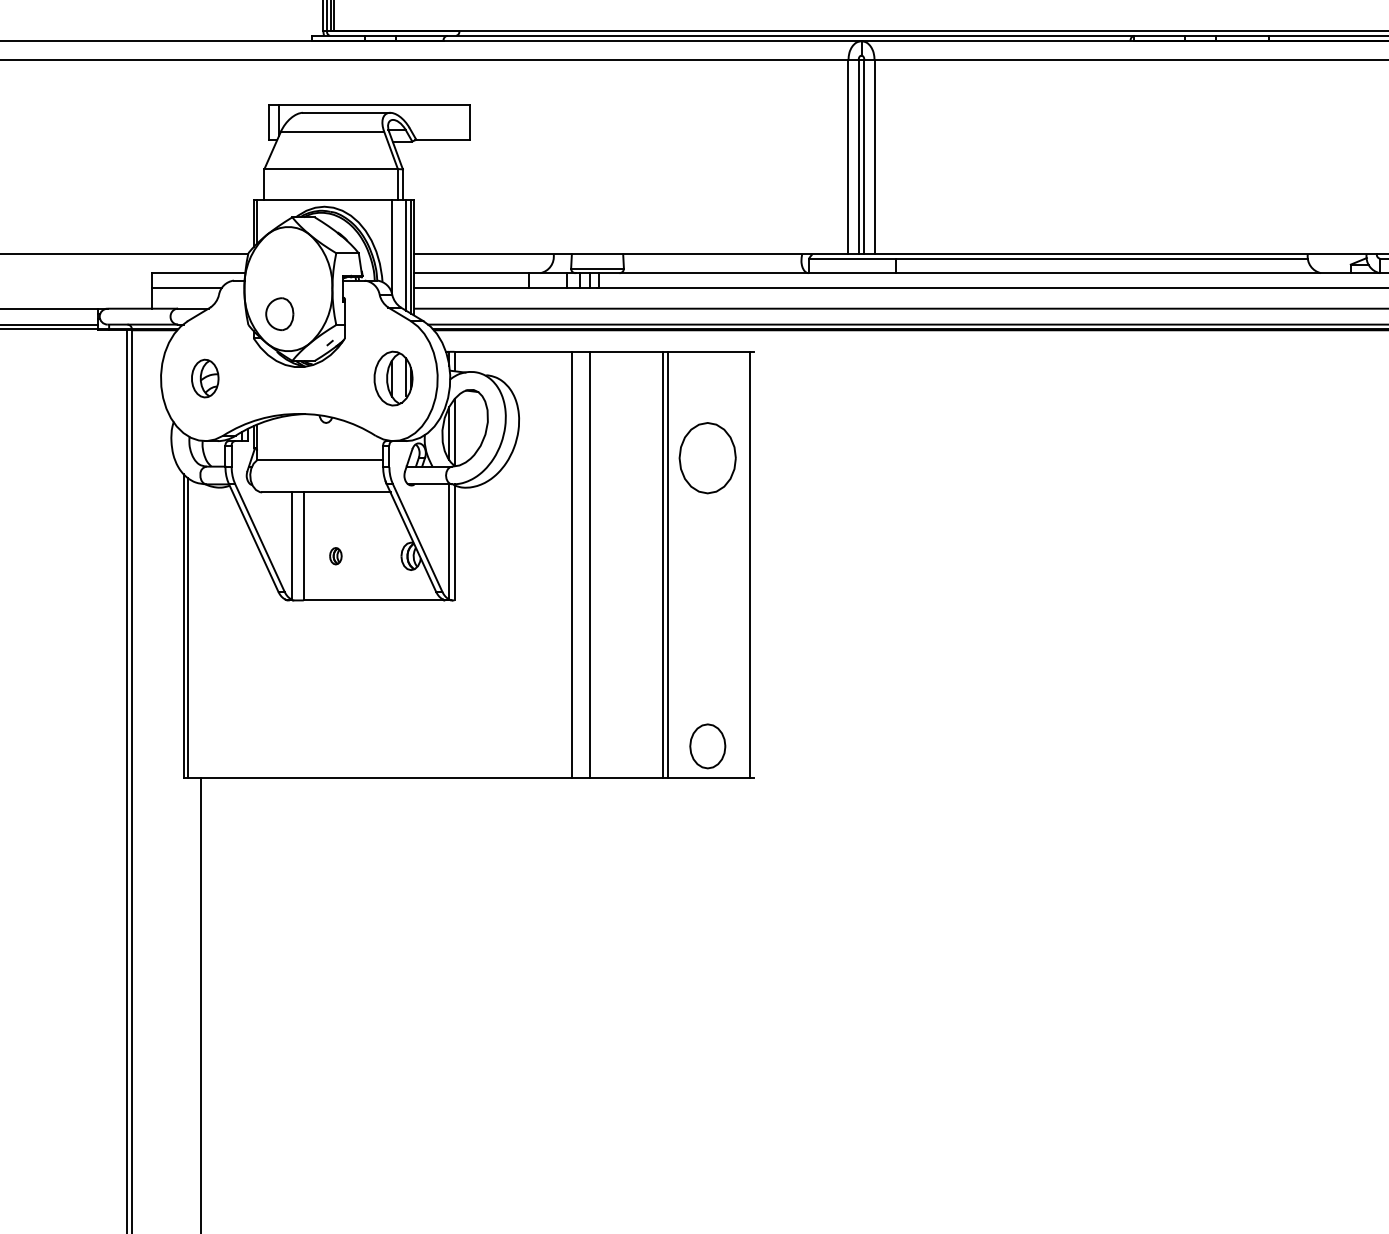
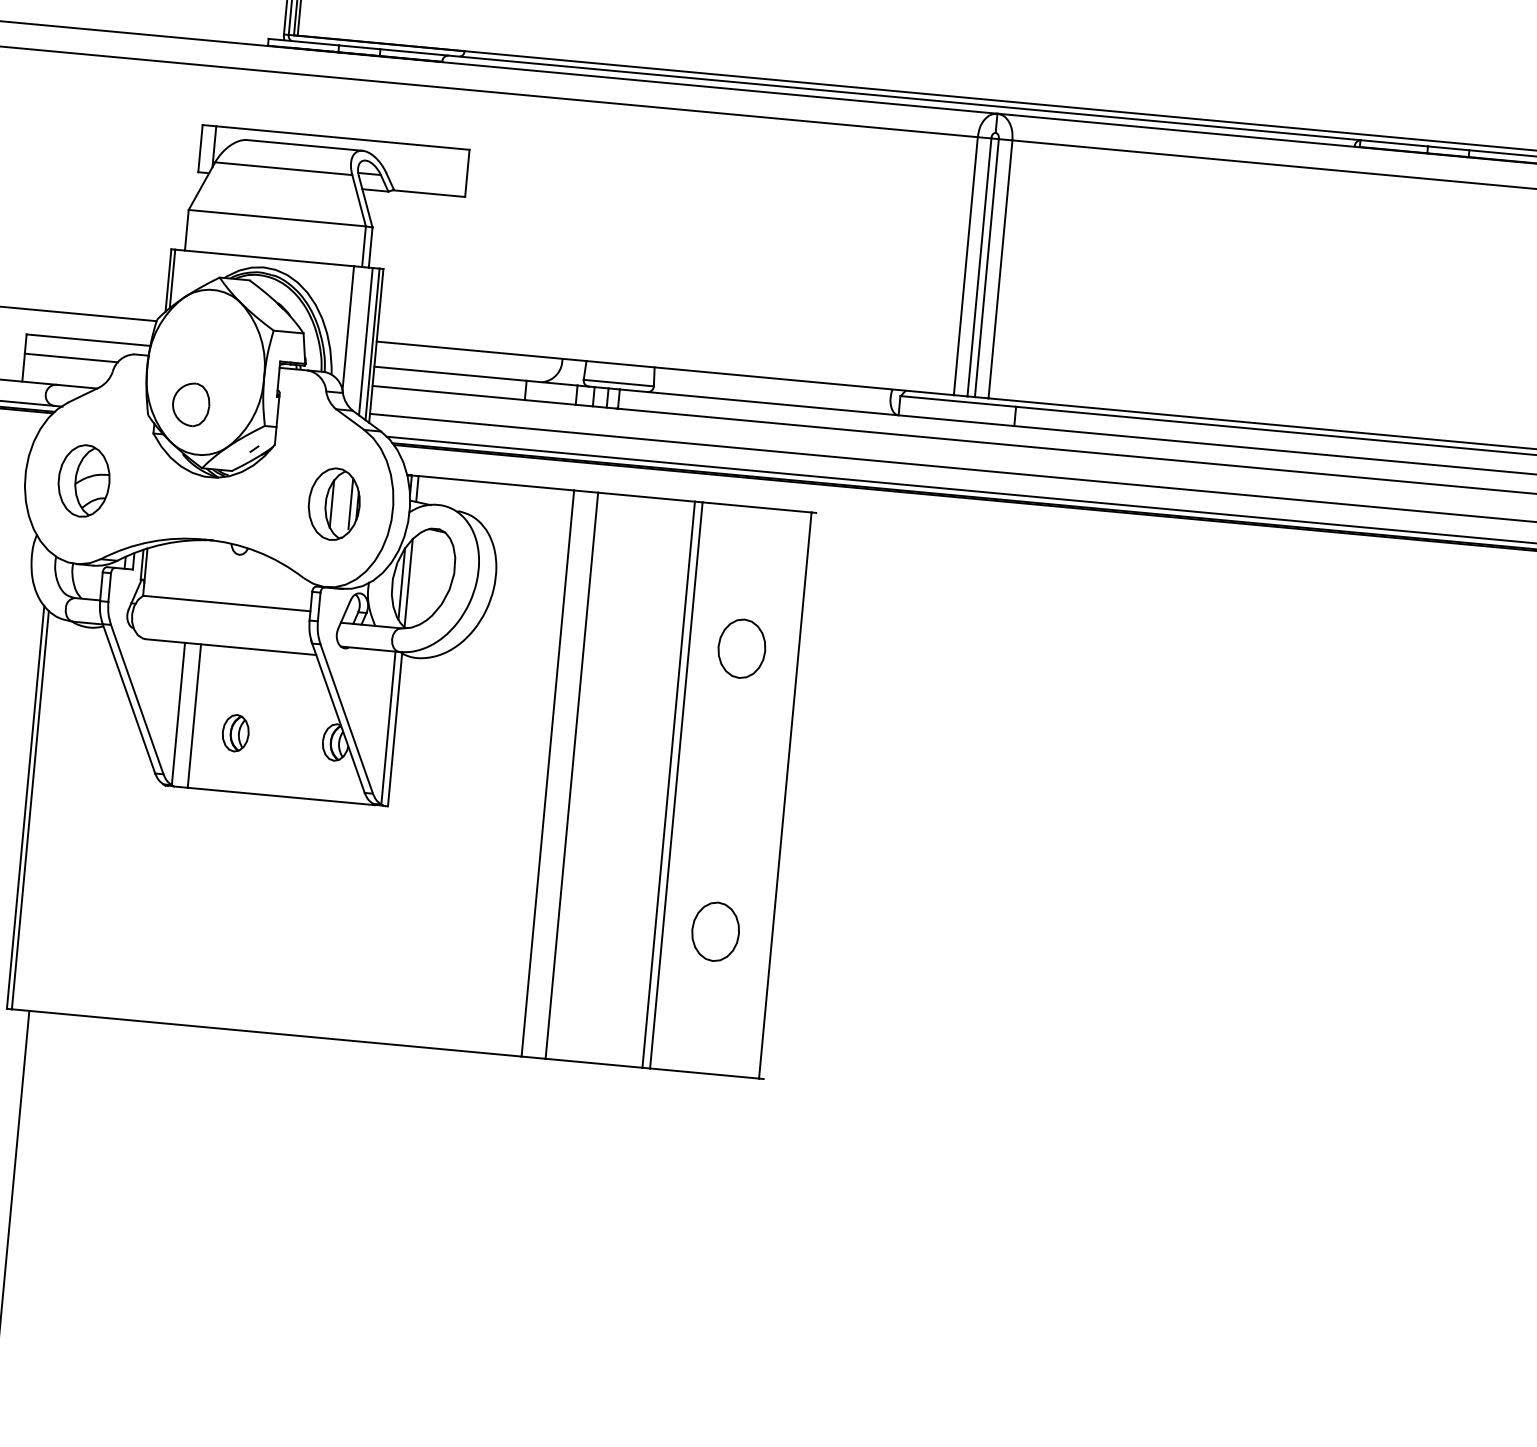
part: (205, 378) -> (84, 480), size x1.43
part: (707, 458) -> (741, 649), size x0.62
part: (335, 555) -> (235, 732), size x1.67
part: (707, 746) -> (715, 931), moved

